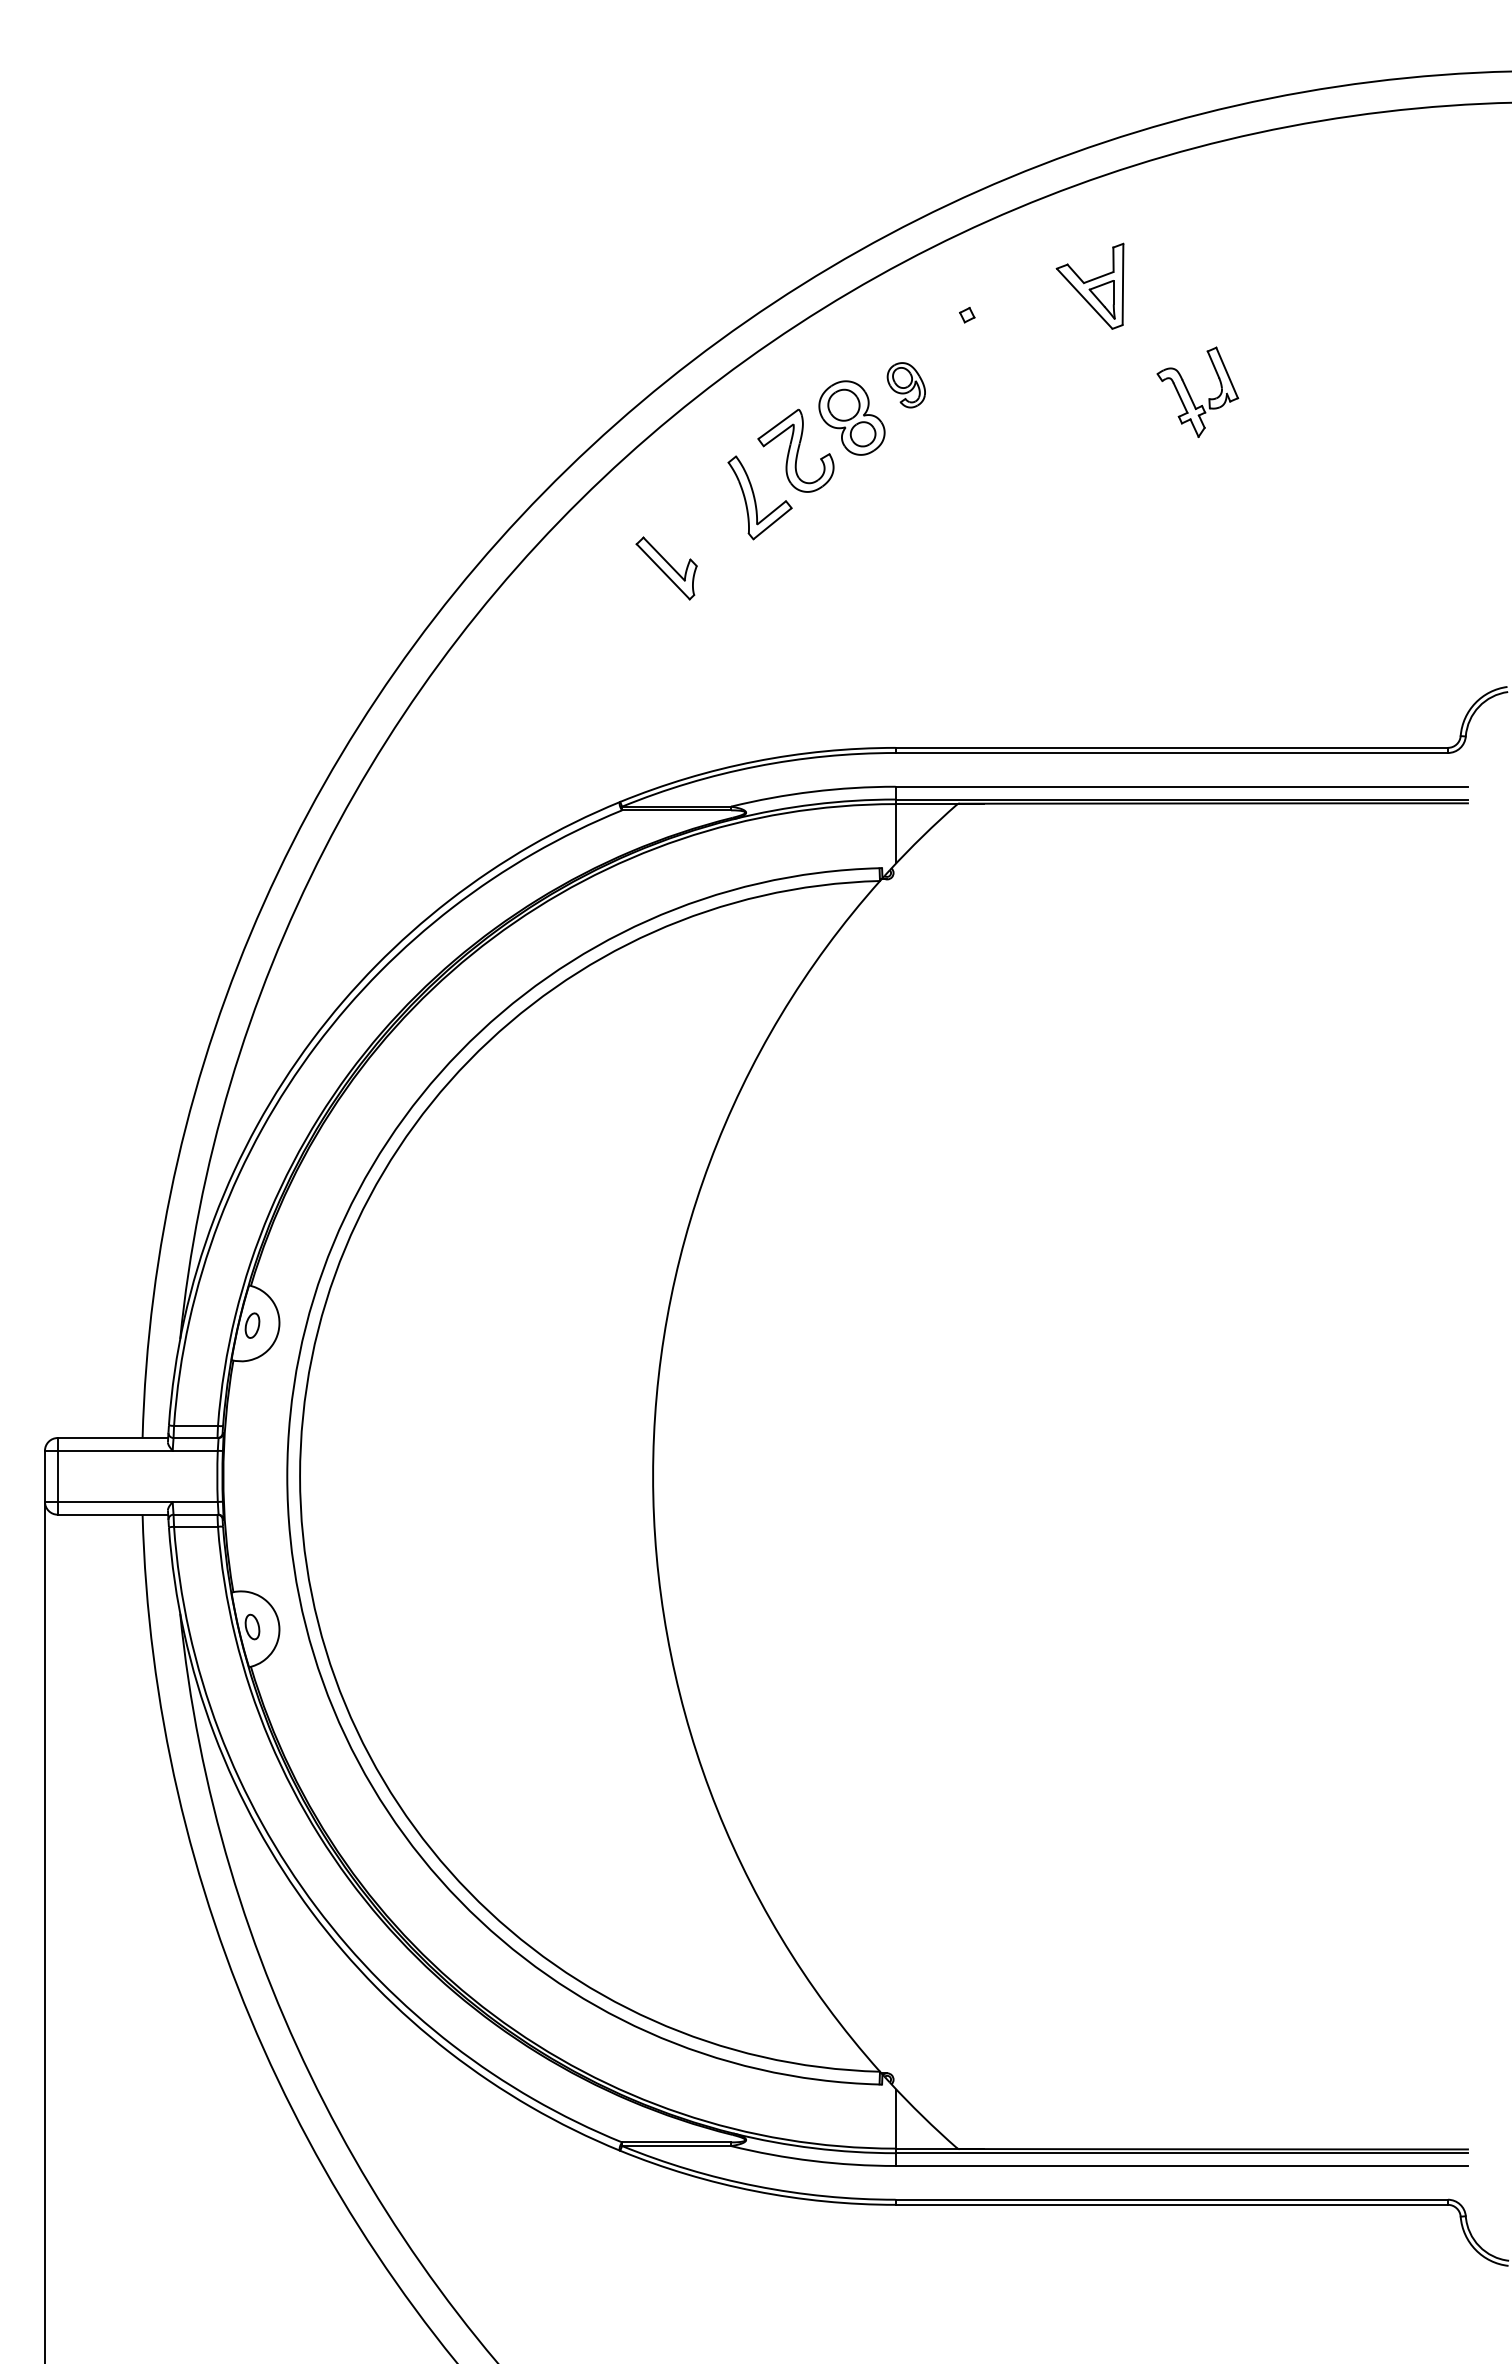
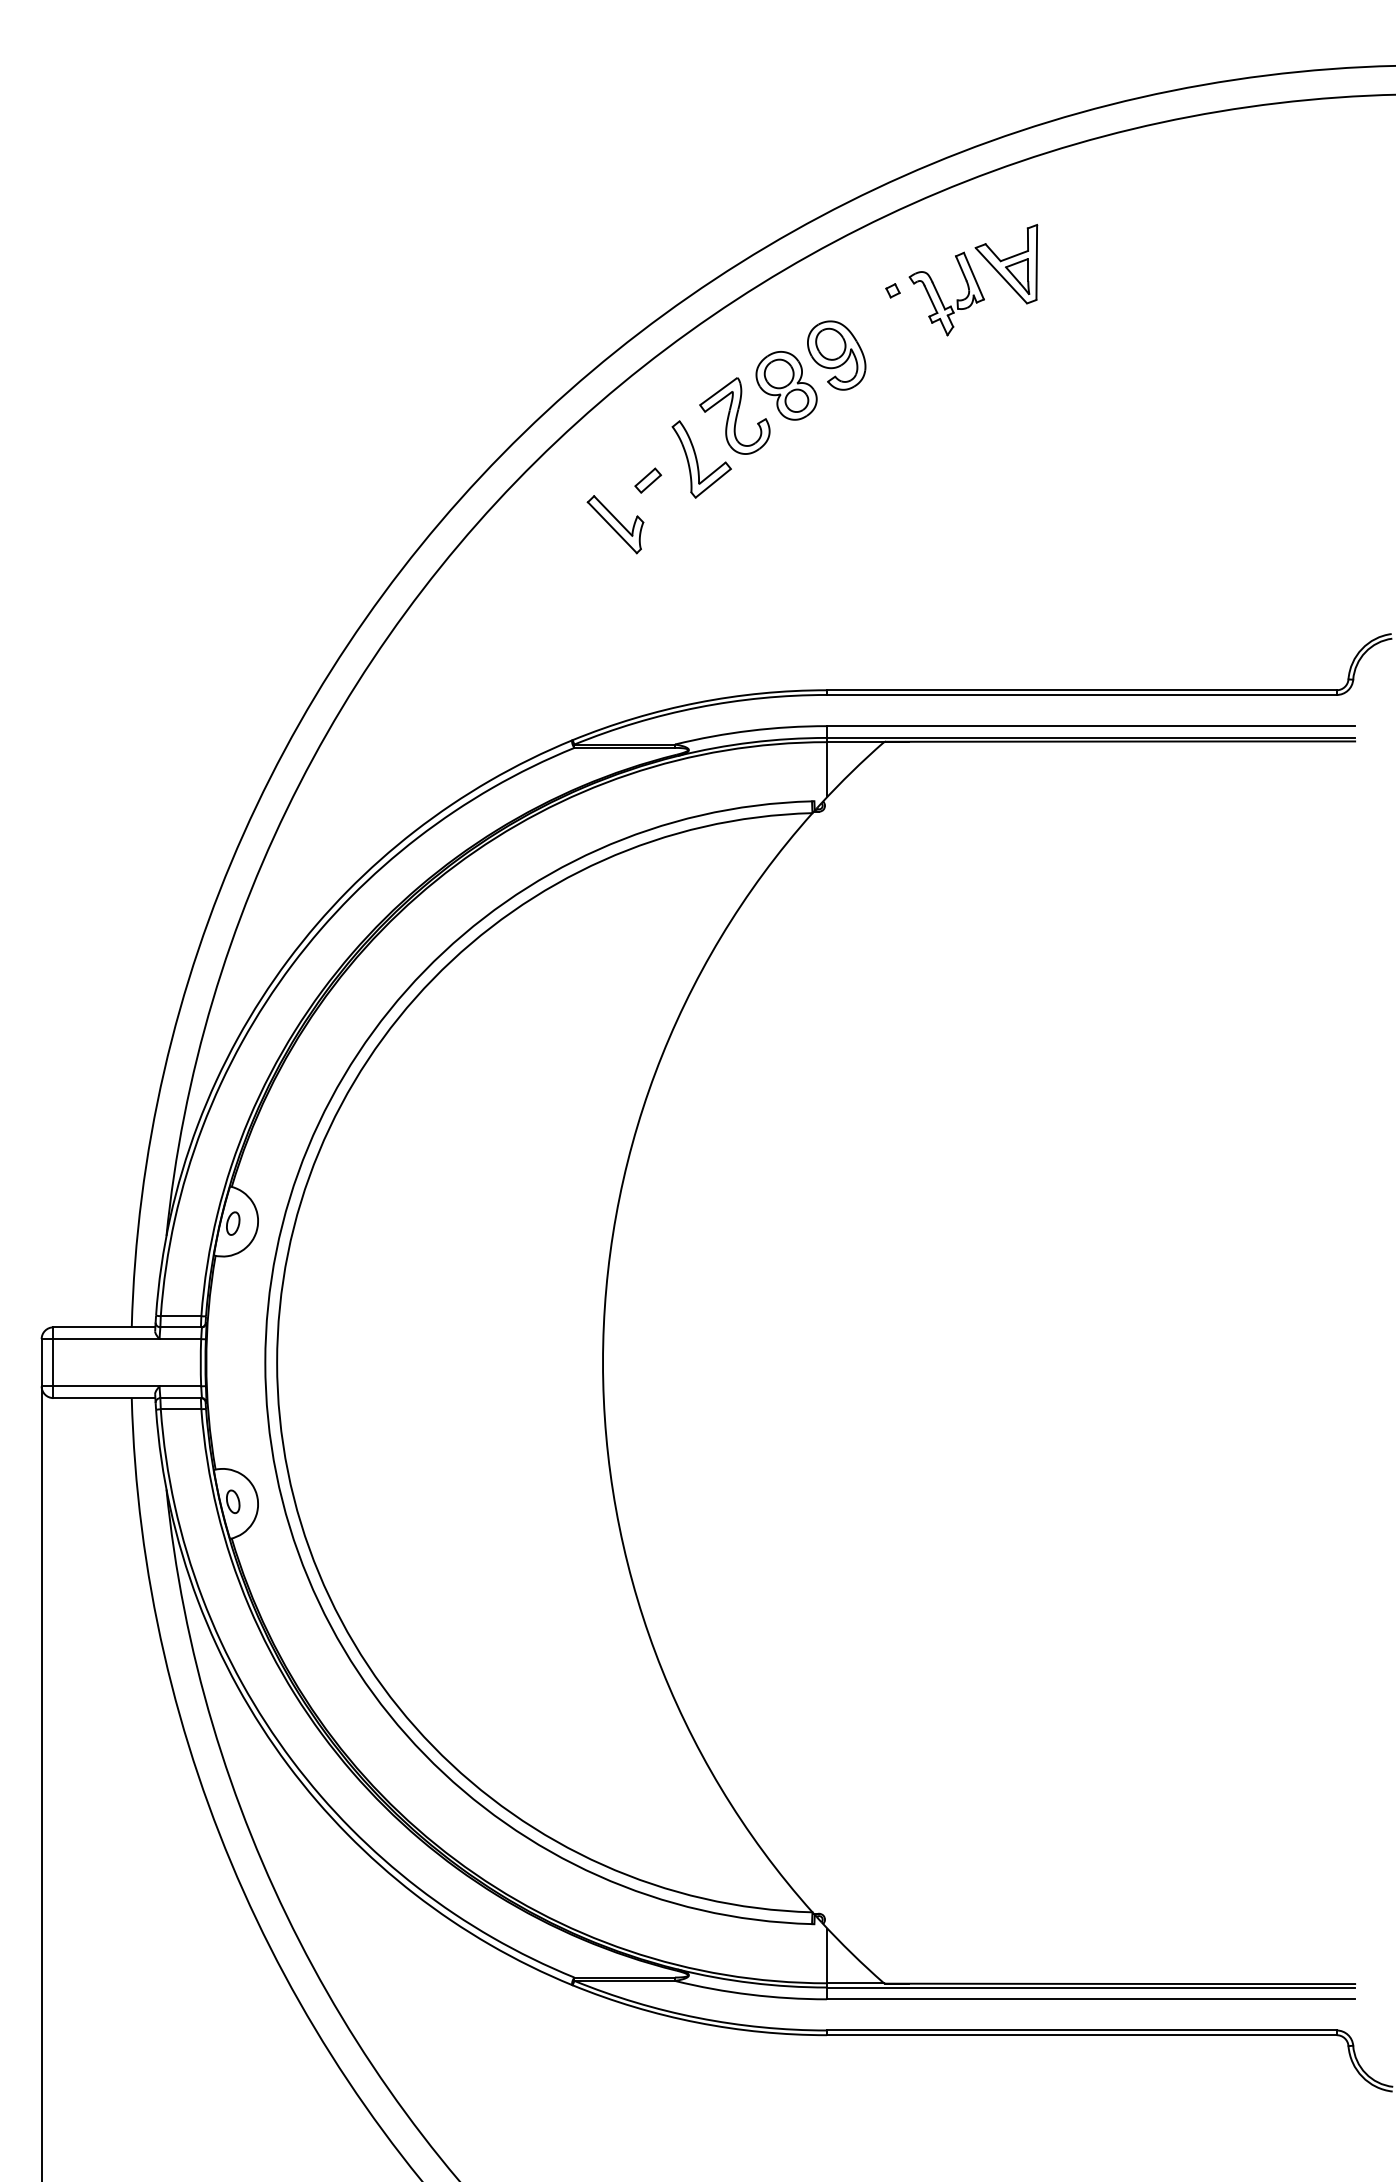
part: (906, 385) -> (836, 355), size x1.67
part: (1190, 394) -> (940, 296), moved
part: (702, 520) -> (648, 480), added

